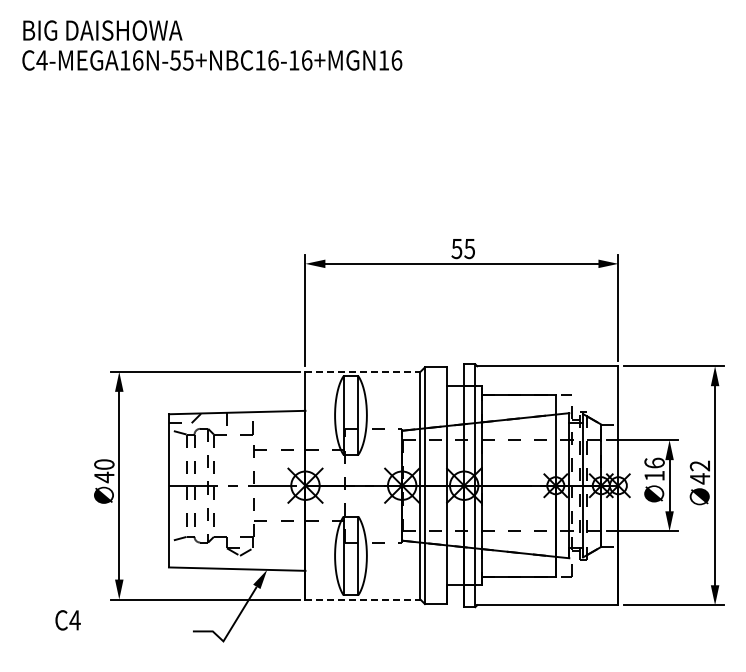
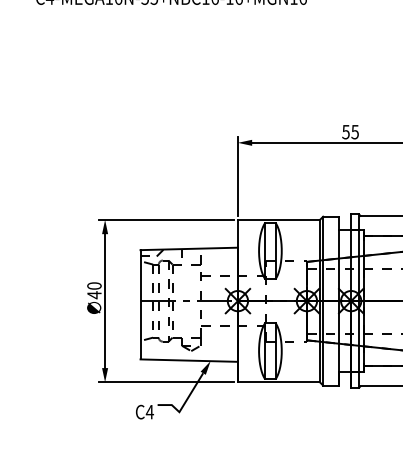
line: (363, 371) -> (279, 219), dashed -> solid
line: (363, 599) -> (279, 382), dashed -> solid
text: (67, 620) -> (144, 412), moved

